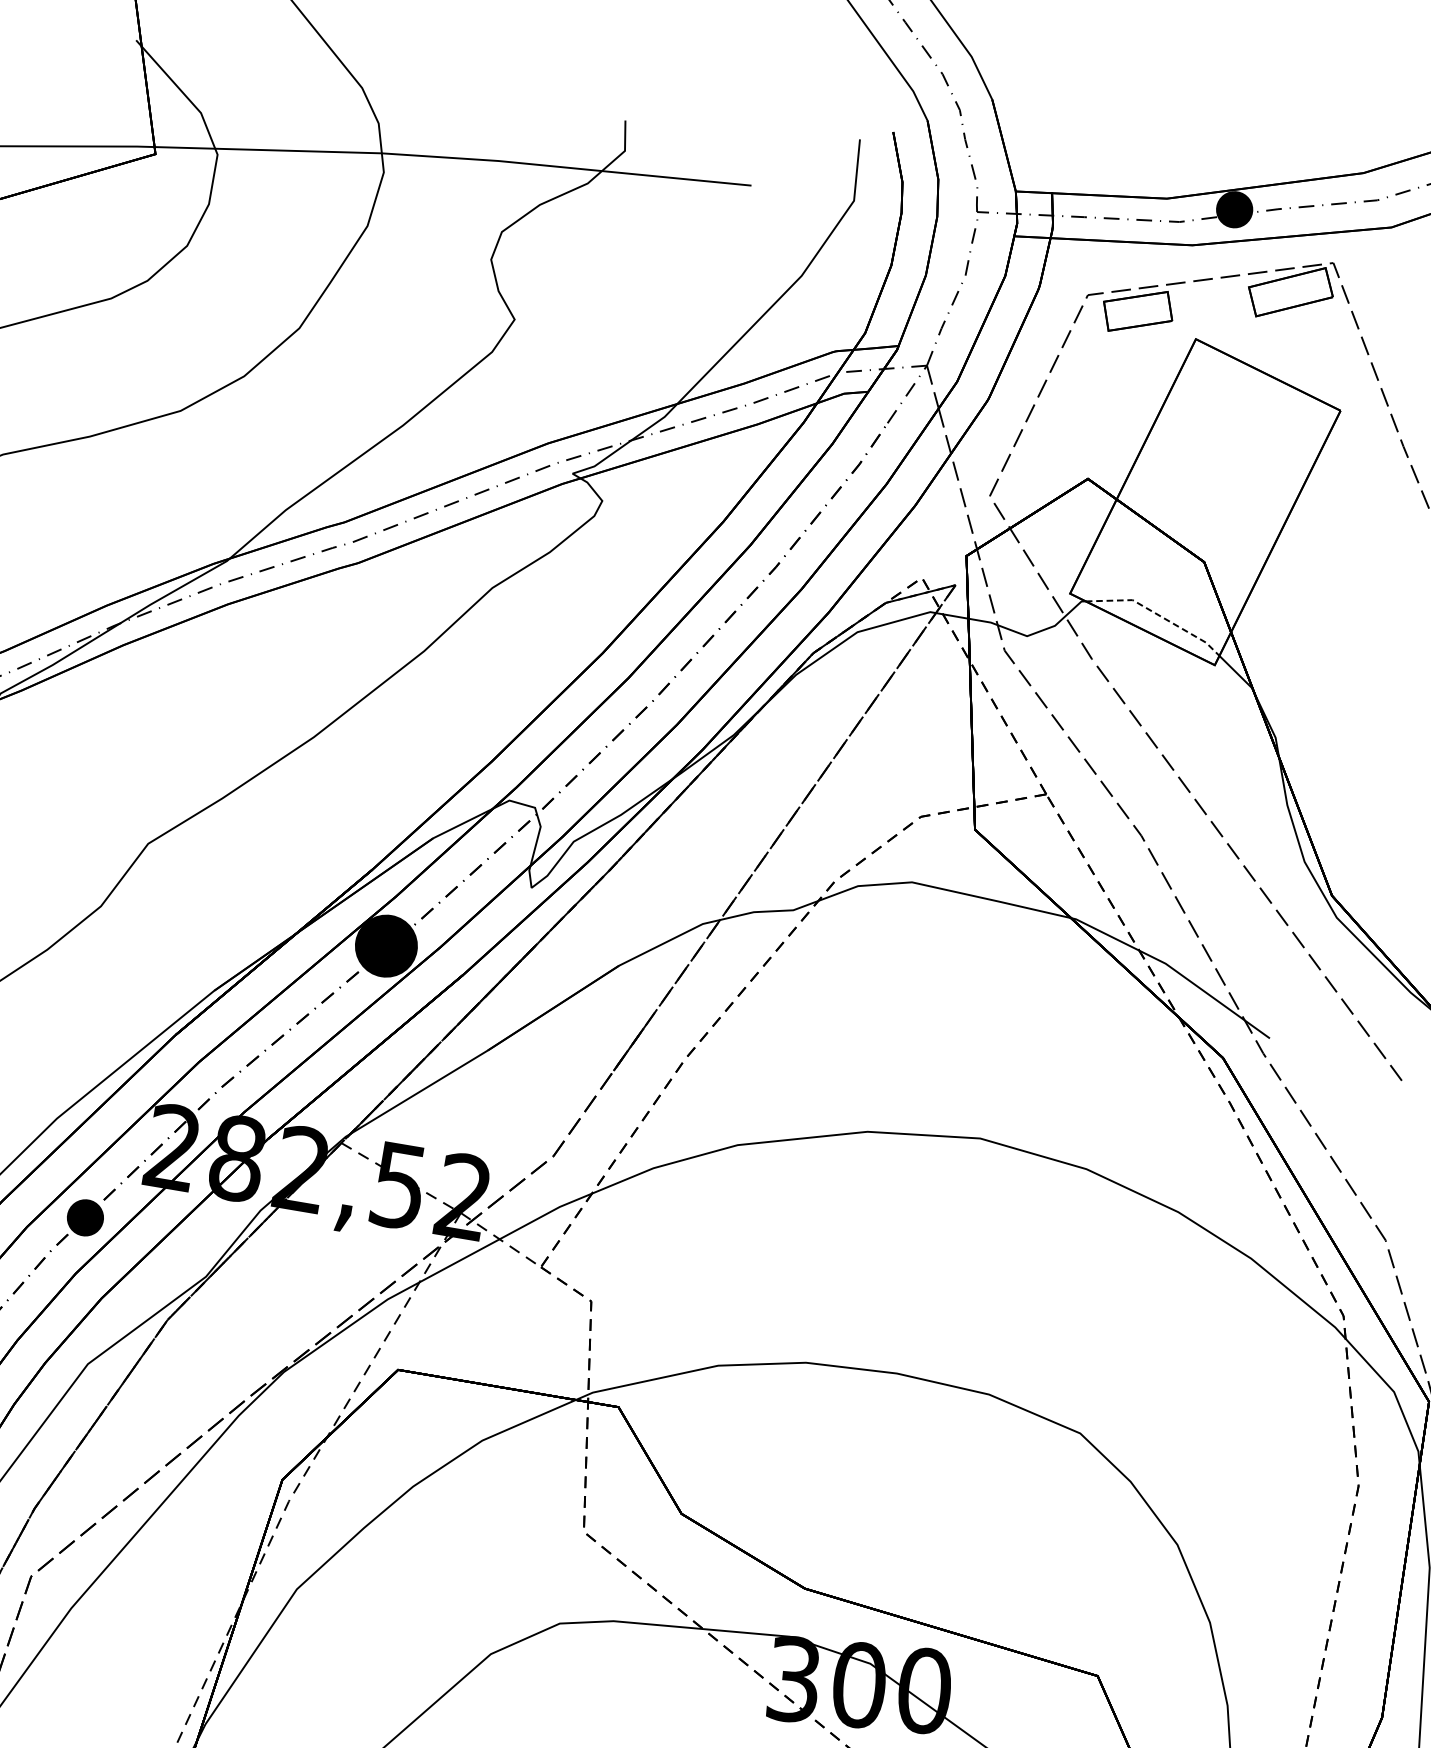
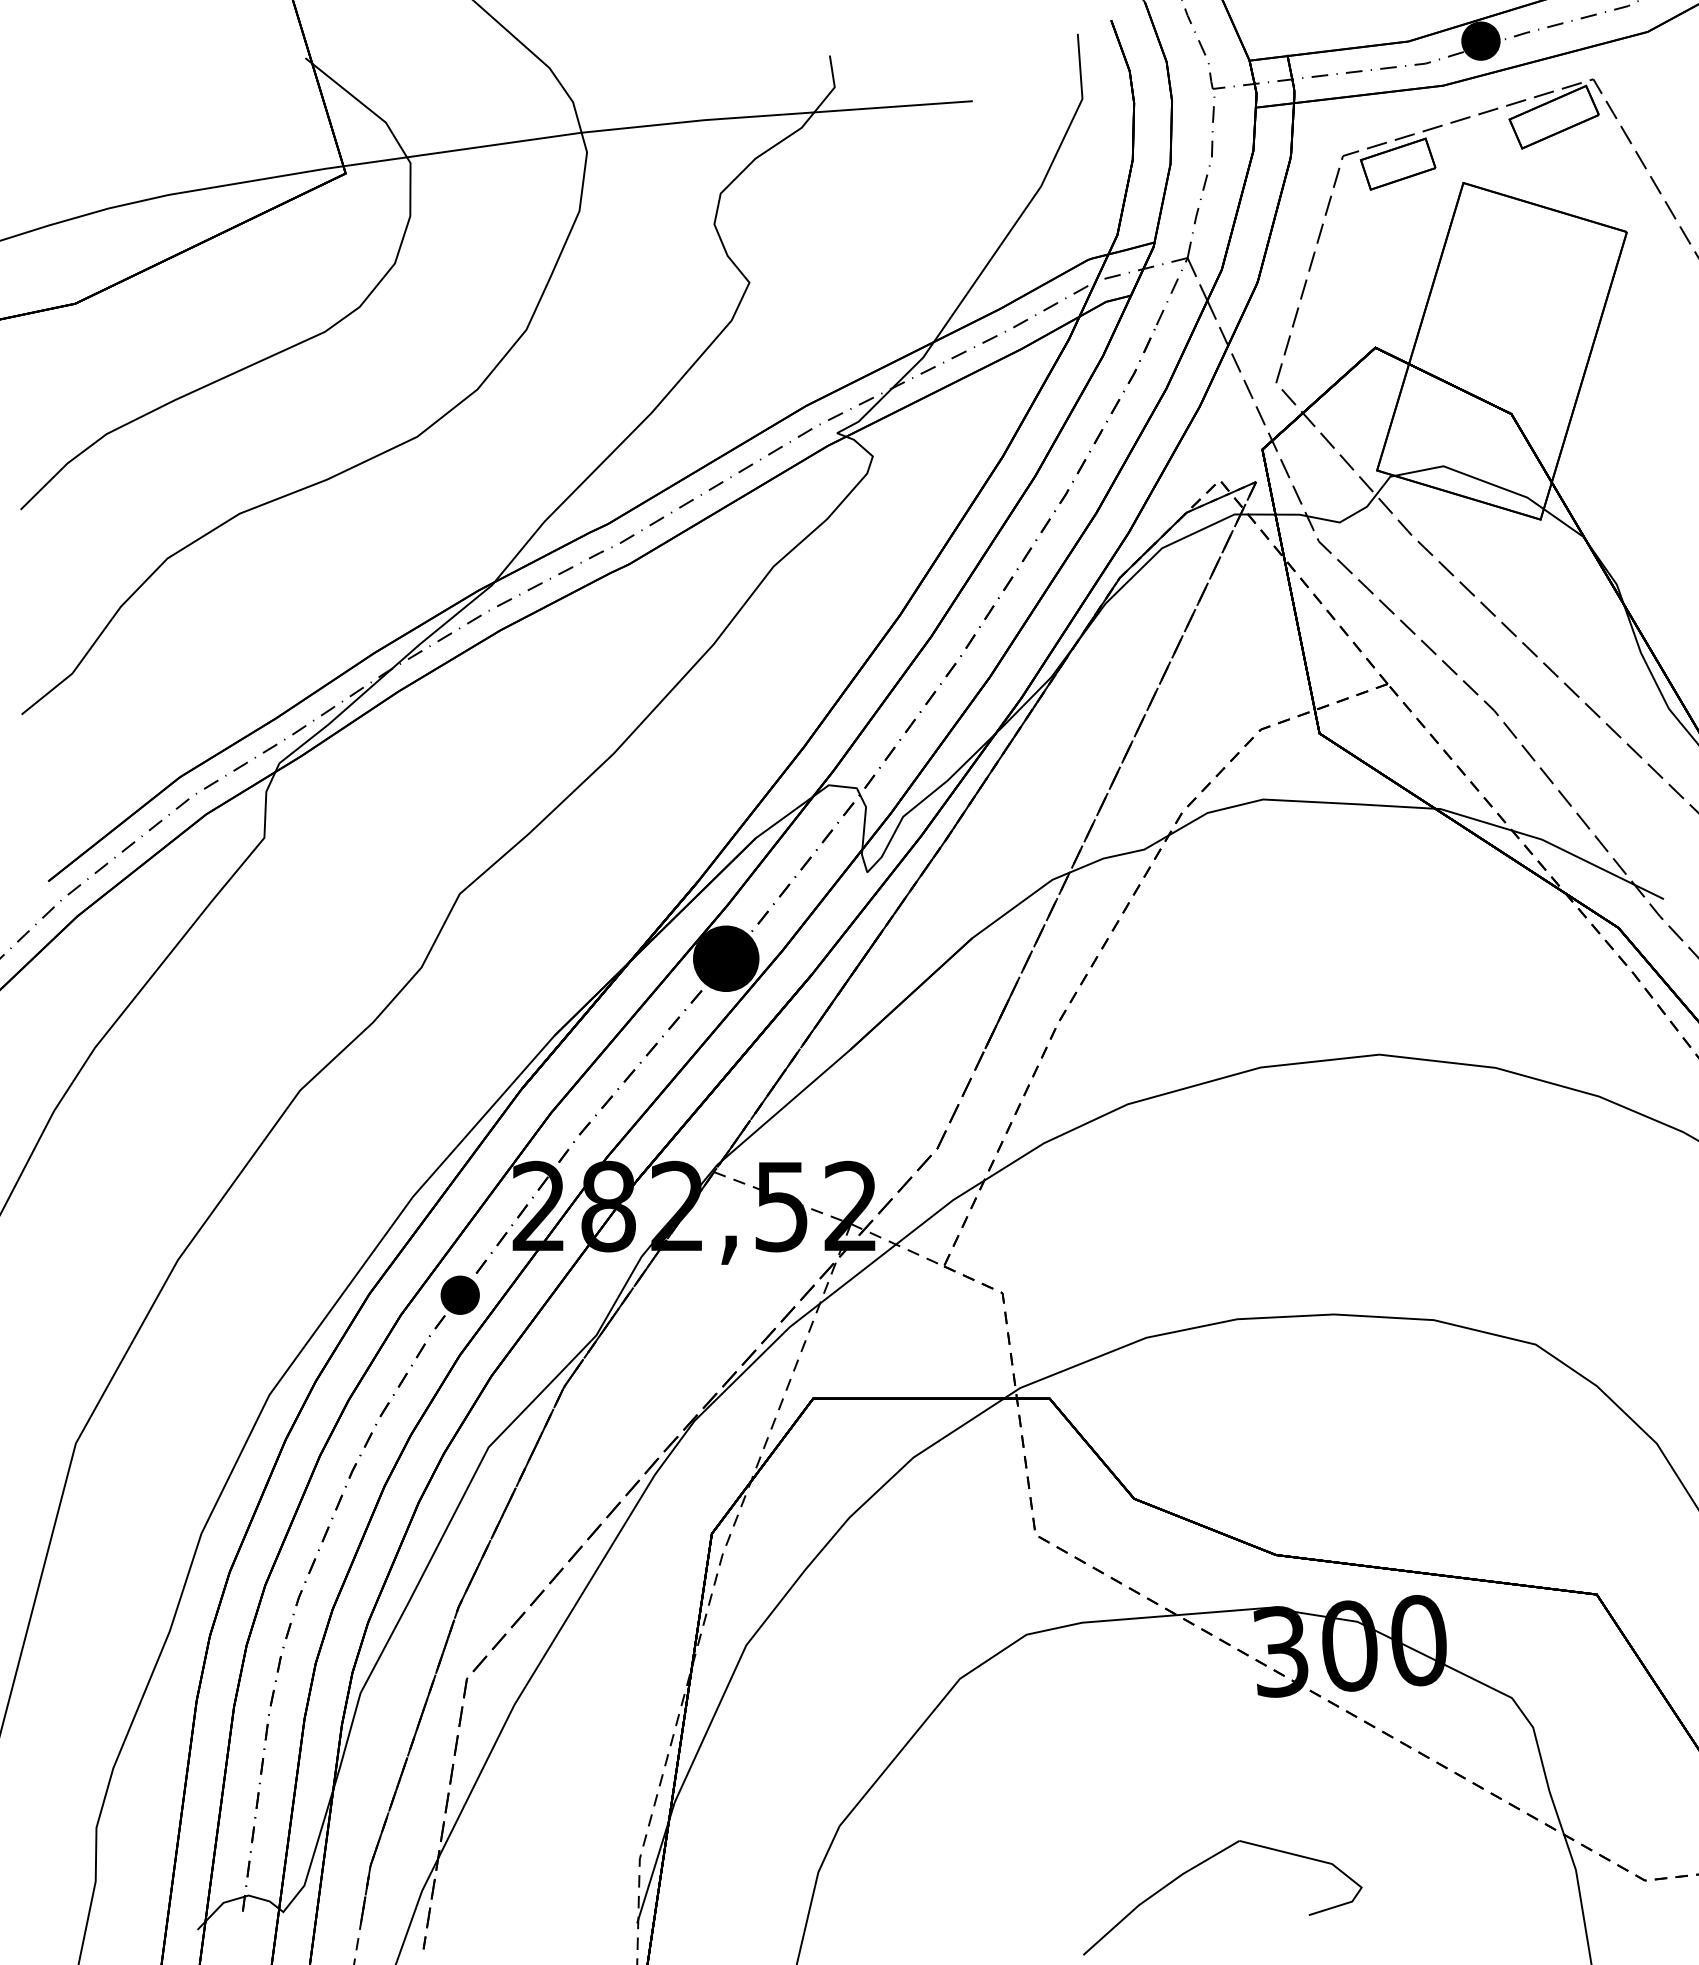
line: (1157, 614) -> (1471, 476), dashed -> solid

